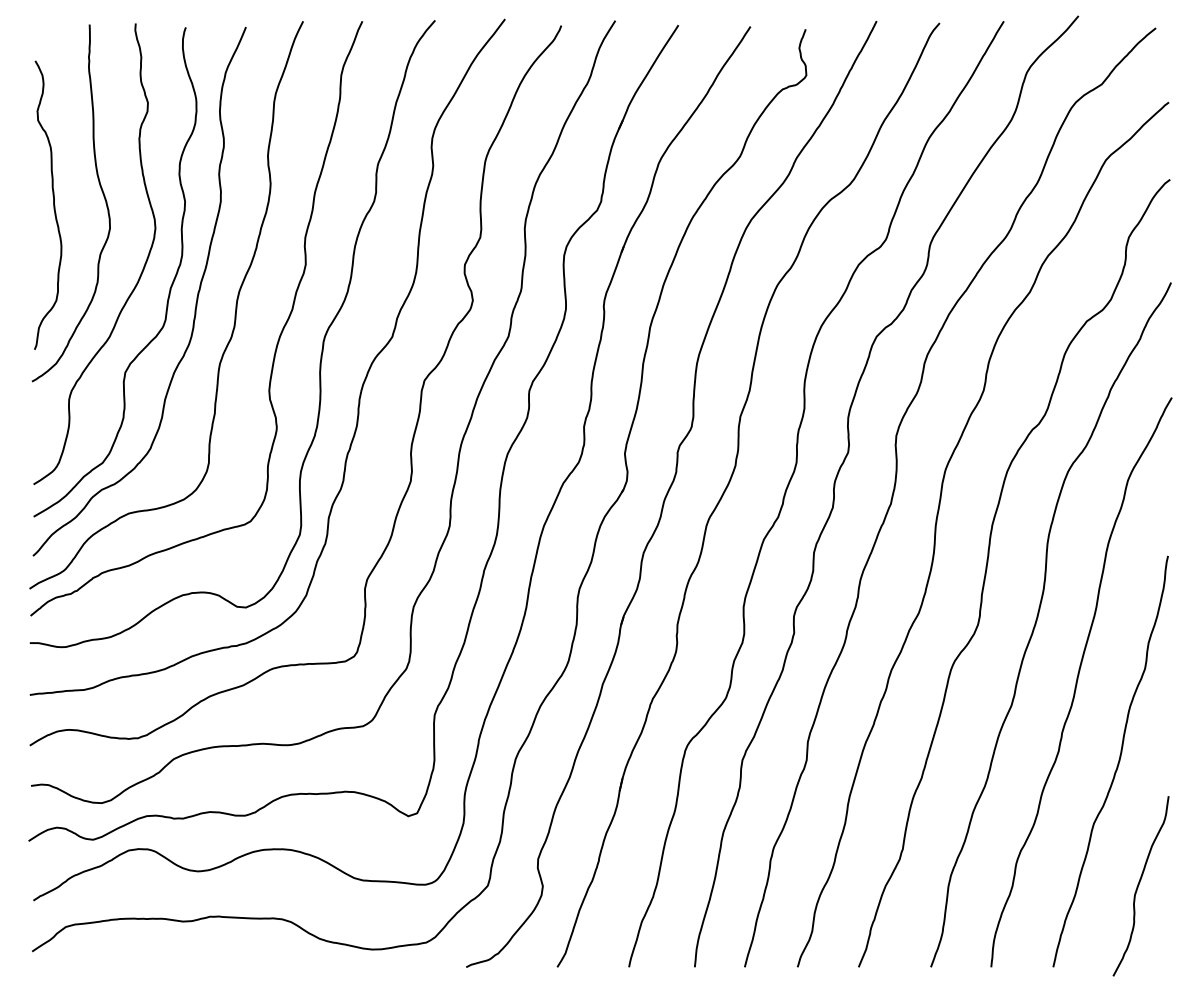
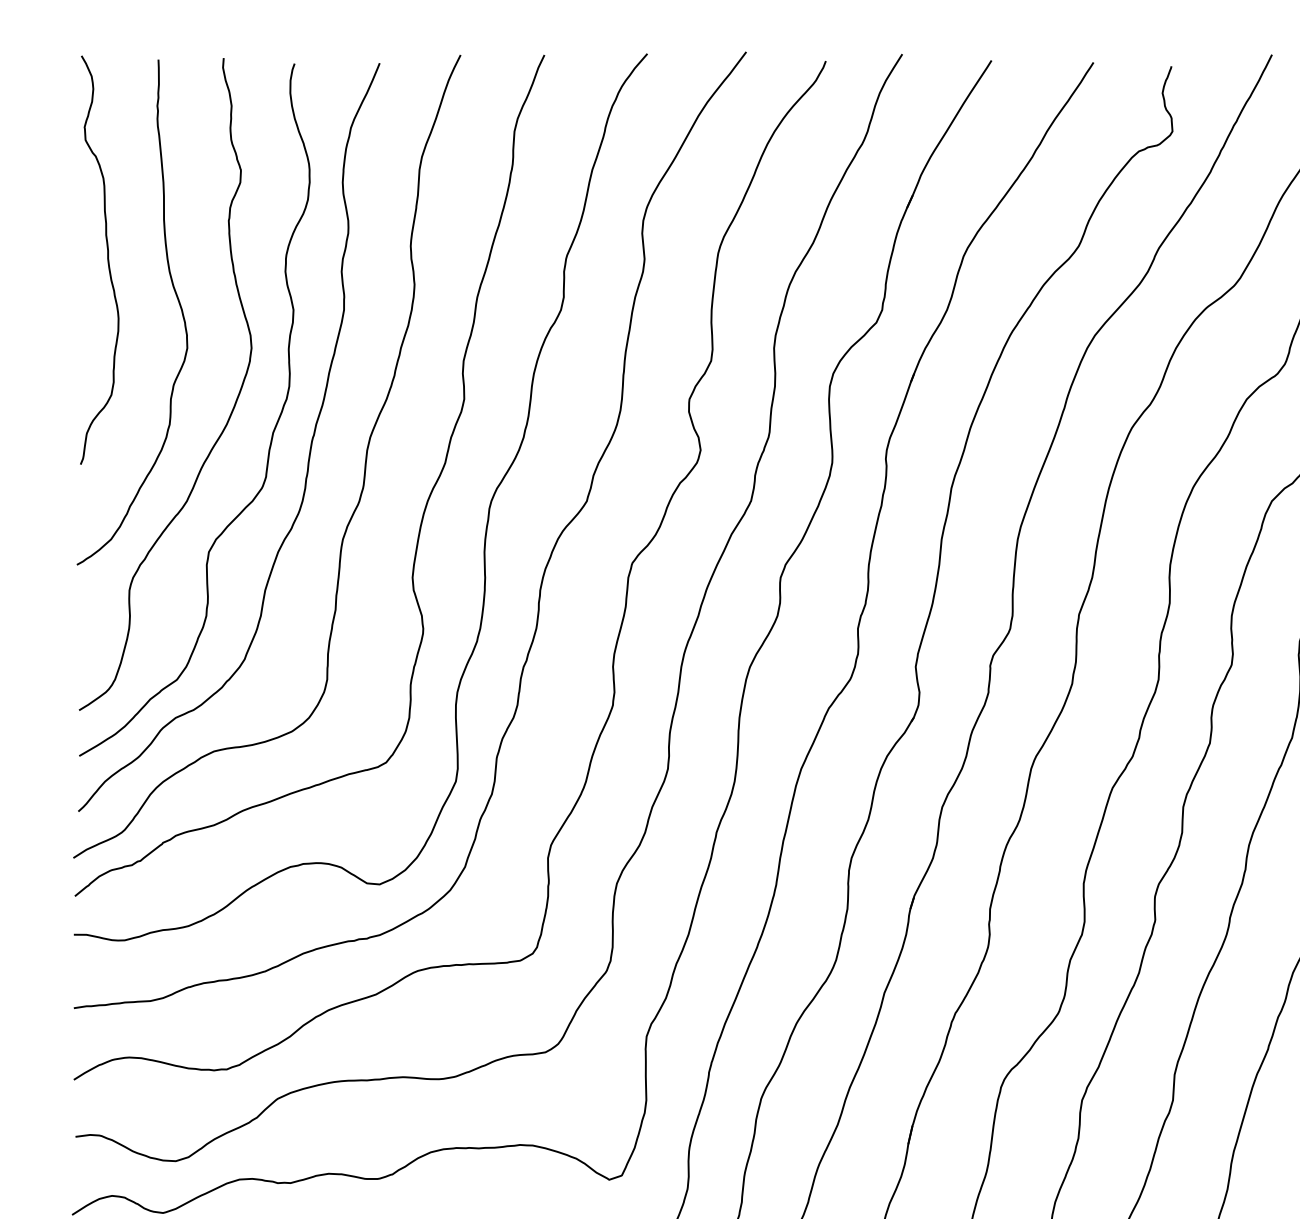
curve: (53, 204) -> (107, 259), moved

